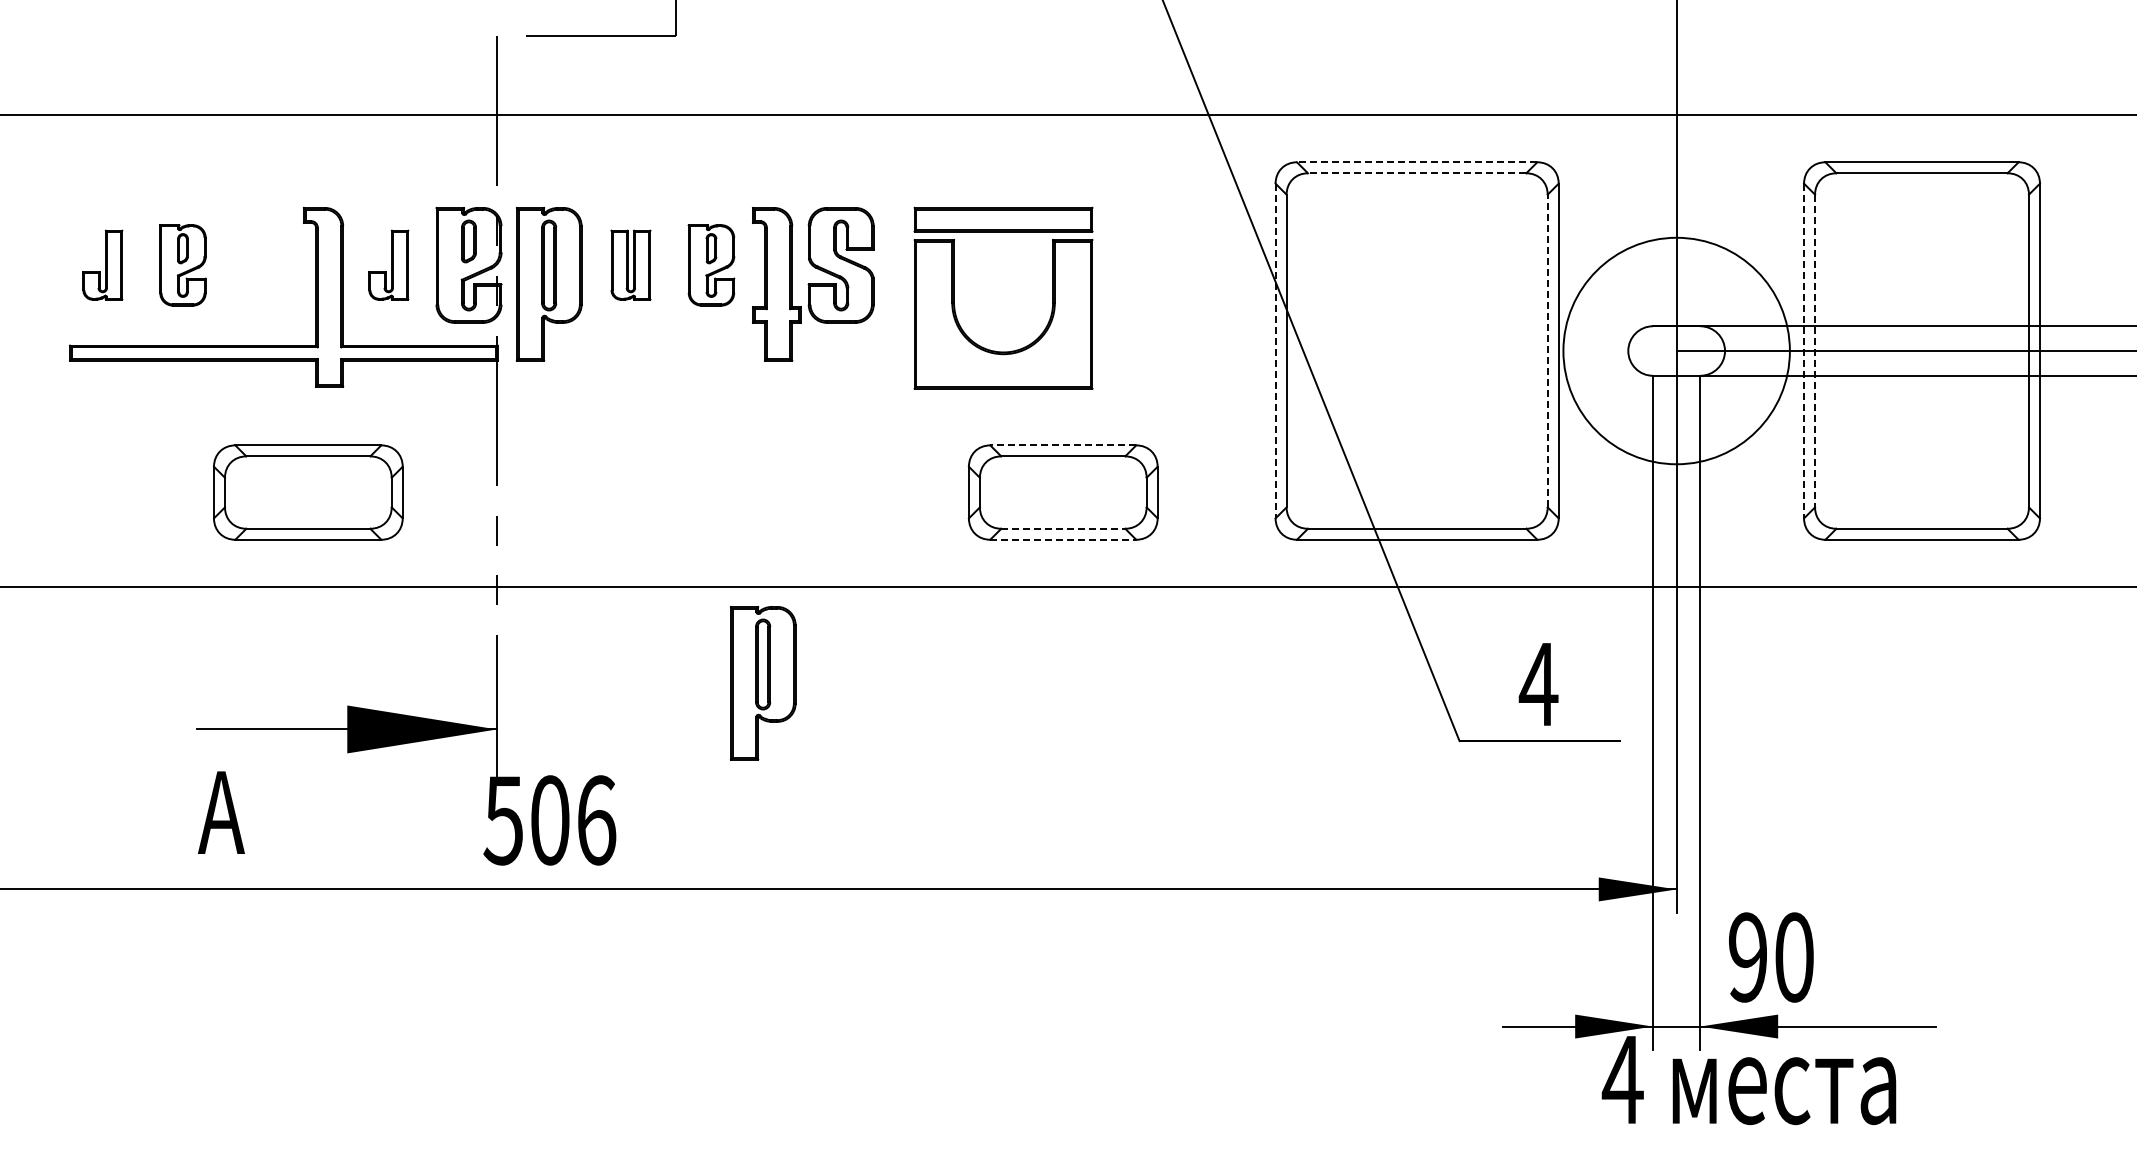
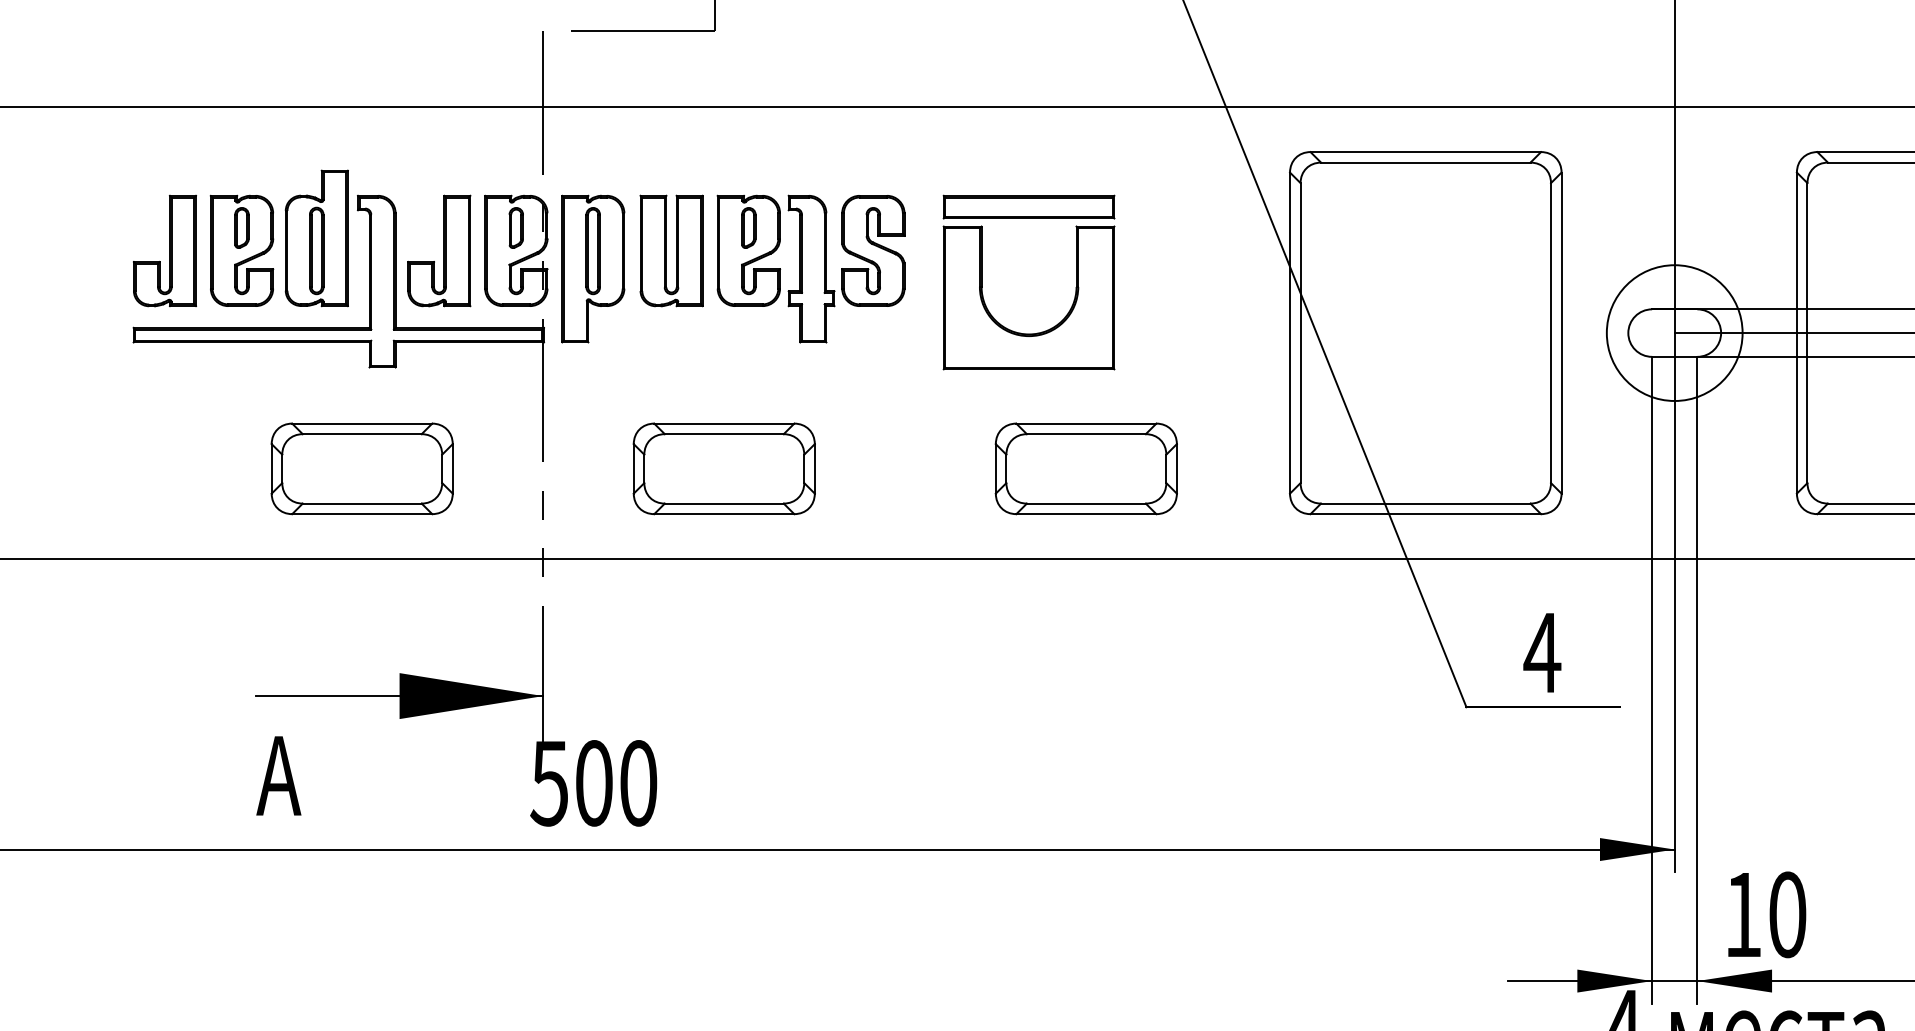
line: (1416, 162) -> (1425, 152), dashed -> solid
line: (1416, 173) -> (1425, 162), dashed -> solid
part: (260, 251) -> (316, 237), added
part: (102, 264) -> (164, 250), size x1.67
part: (388, 264) -> (439, 250), size x1.67
part: (630, 264) -> (671, 250), size x1.67
part: (182, 265) -> (241, 251), size x1.43
part: (711, 265) -> (748, 251), size x1.43
line: (1547, 350) -> (1550, 332), dashed -> solid
circle: (1676, 350) -> (1674, 332), size x0.62
line: (1275, 351) -> (1289, 333), dashed -> solid
line: (1804, 351) -> (1797, 333), dashed -> solid
line: (1815, 351) -> (1807, 333), dashed -> solid
line: (1063, 445) -> (1086, 423), dashed -> solid
part: (685, 492) -> (723, 468), added
line: (1063, 528) -> (1086, 503), dashed -> solid
line: (1063, 539) -> (1086, 513), dashed -> solid
part: (762, 683) -> (797, 652), removed
text: (596, 820) -> (638, 783), 506 -> 500
text: (1747, 957) -> (1742, 914), 90 -> 10

